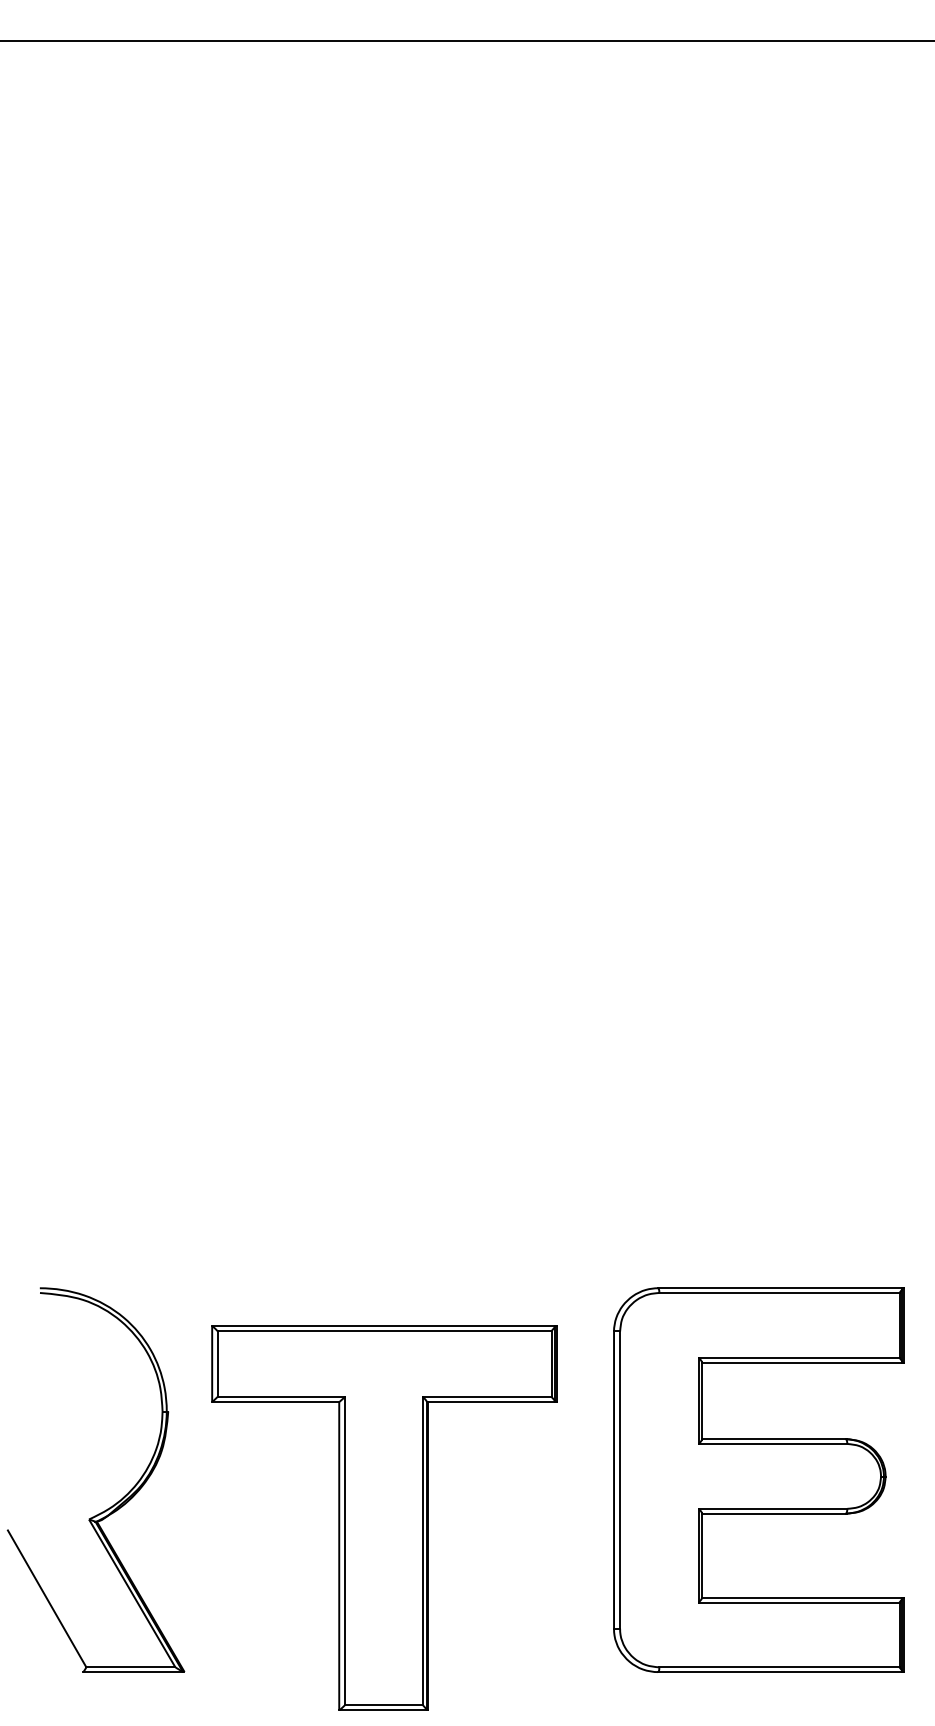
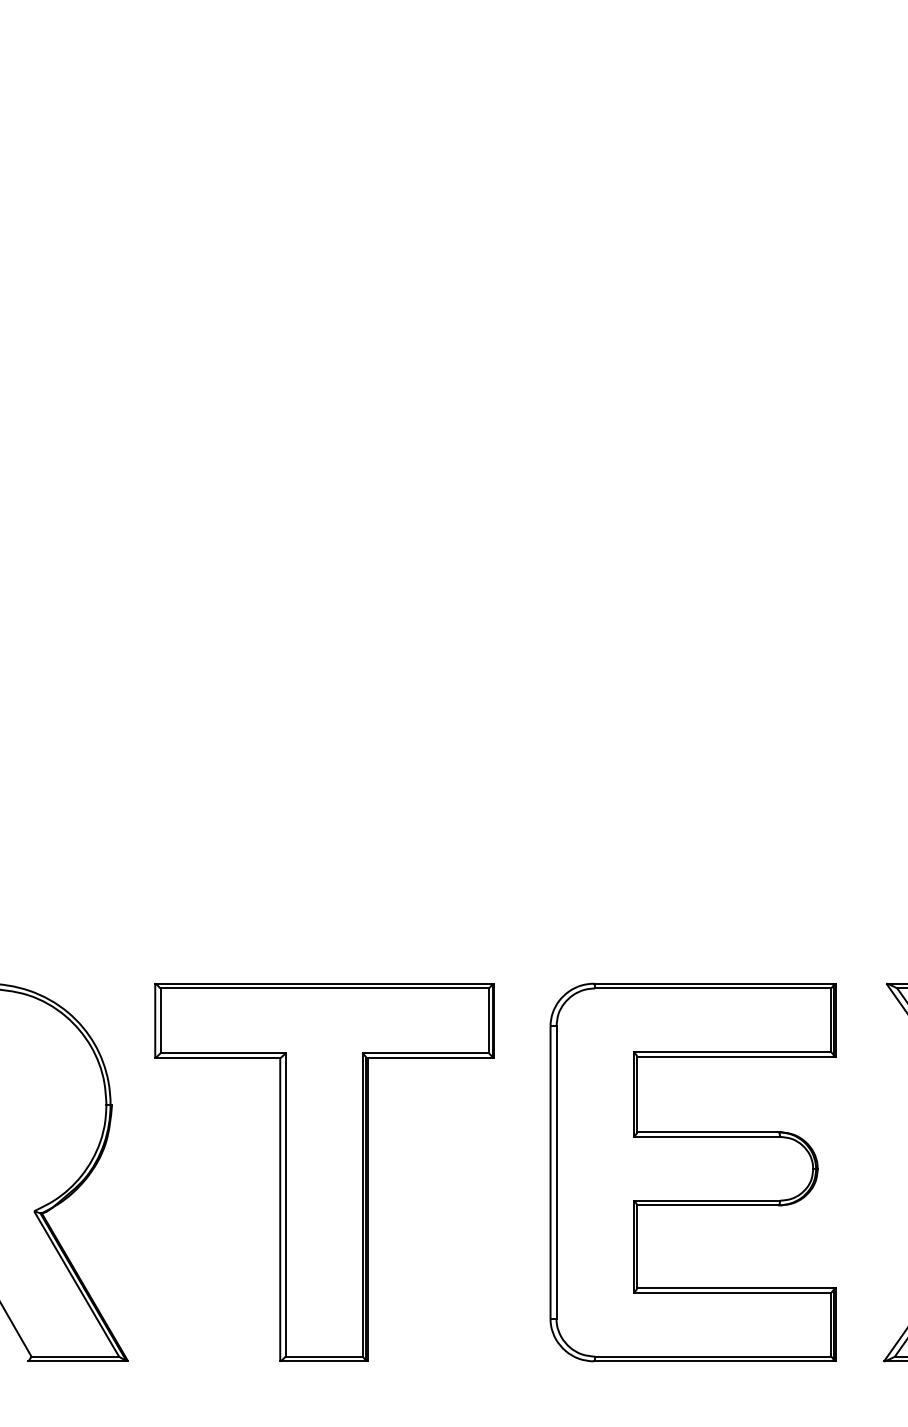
part: (384, 1517) -> (324, 1171), moved

